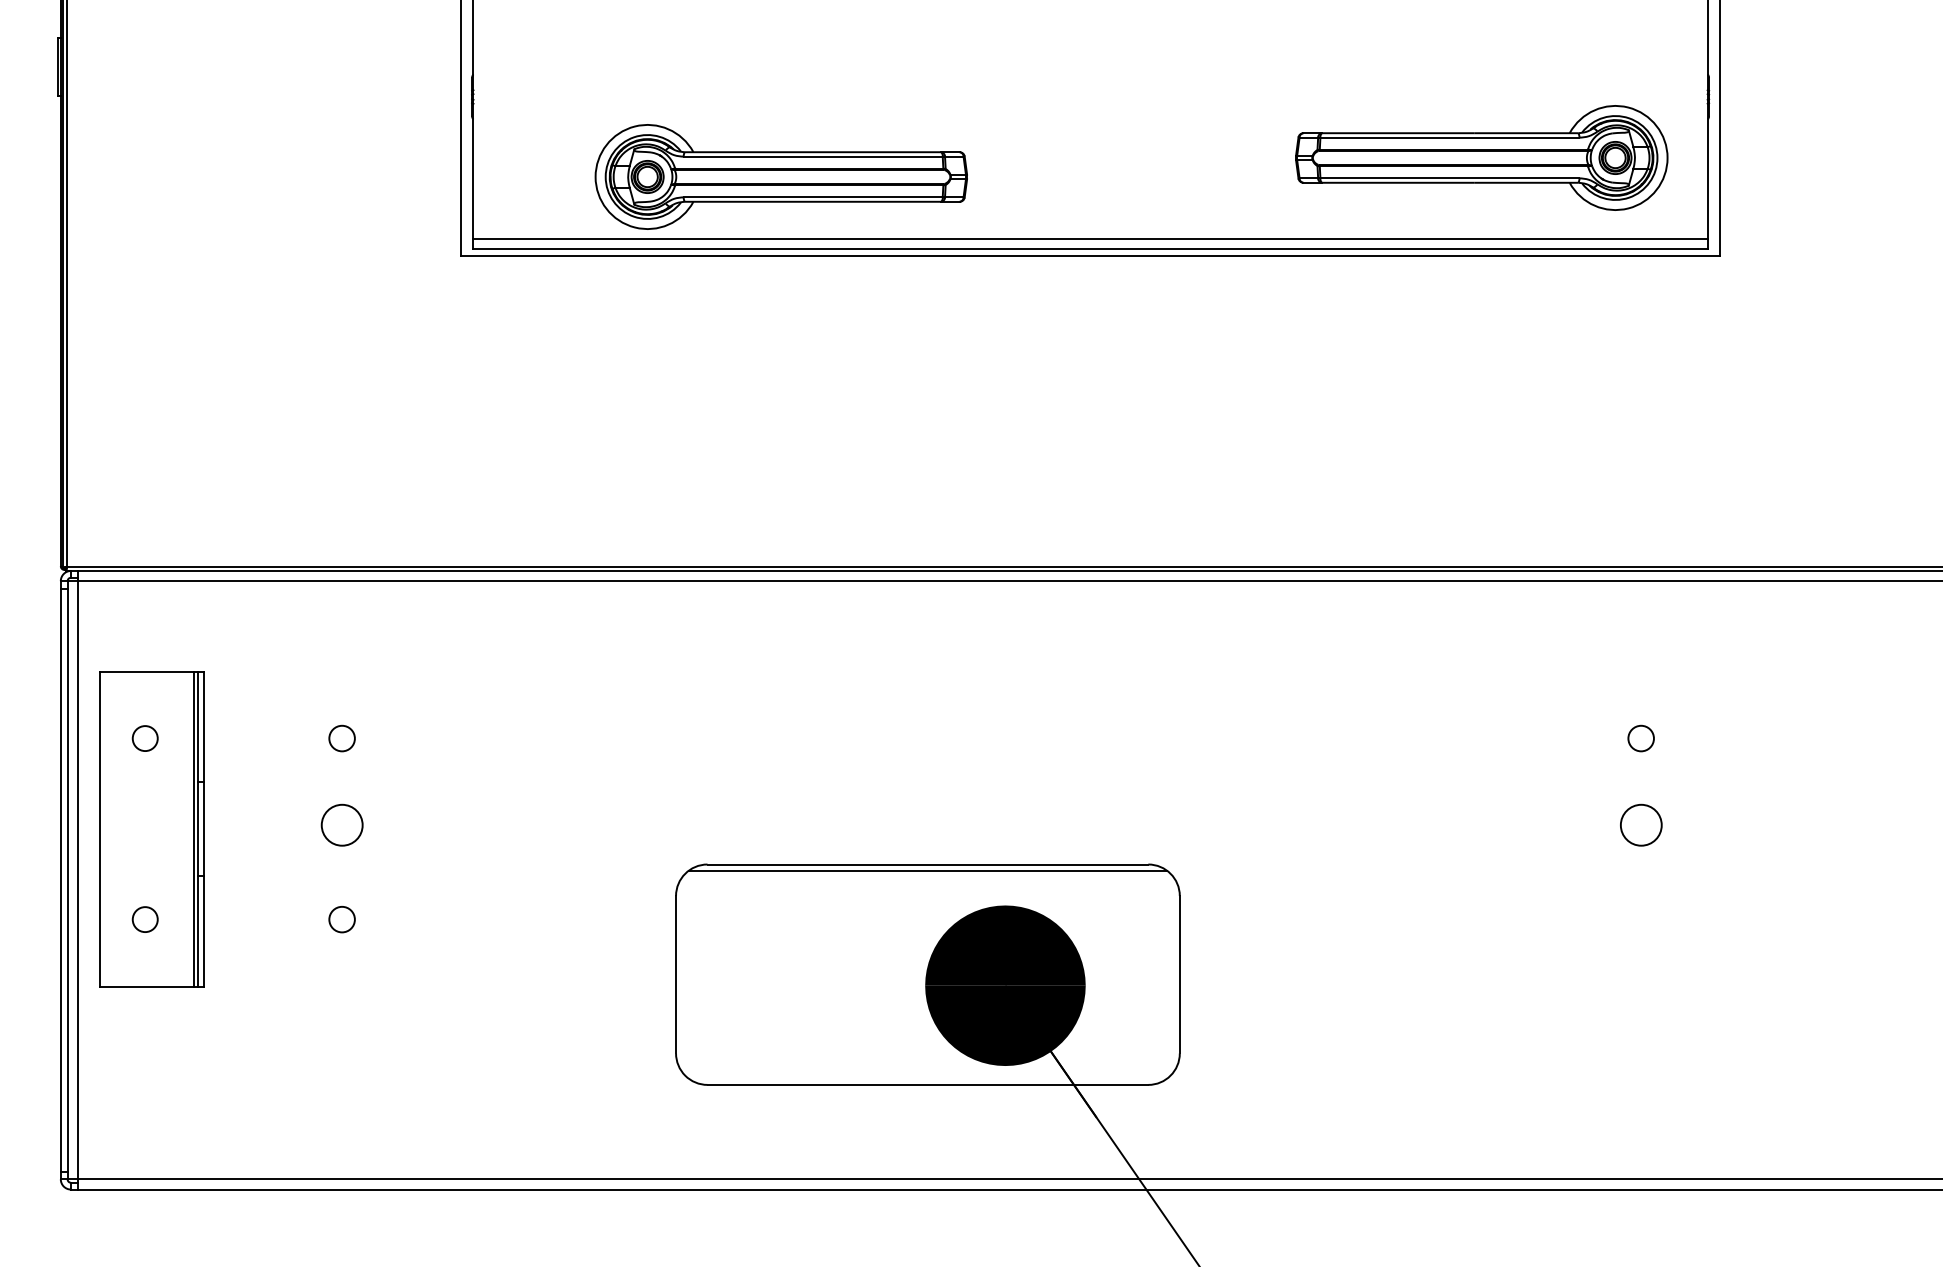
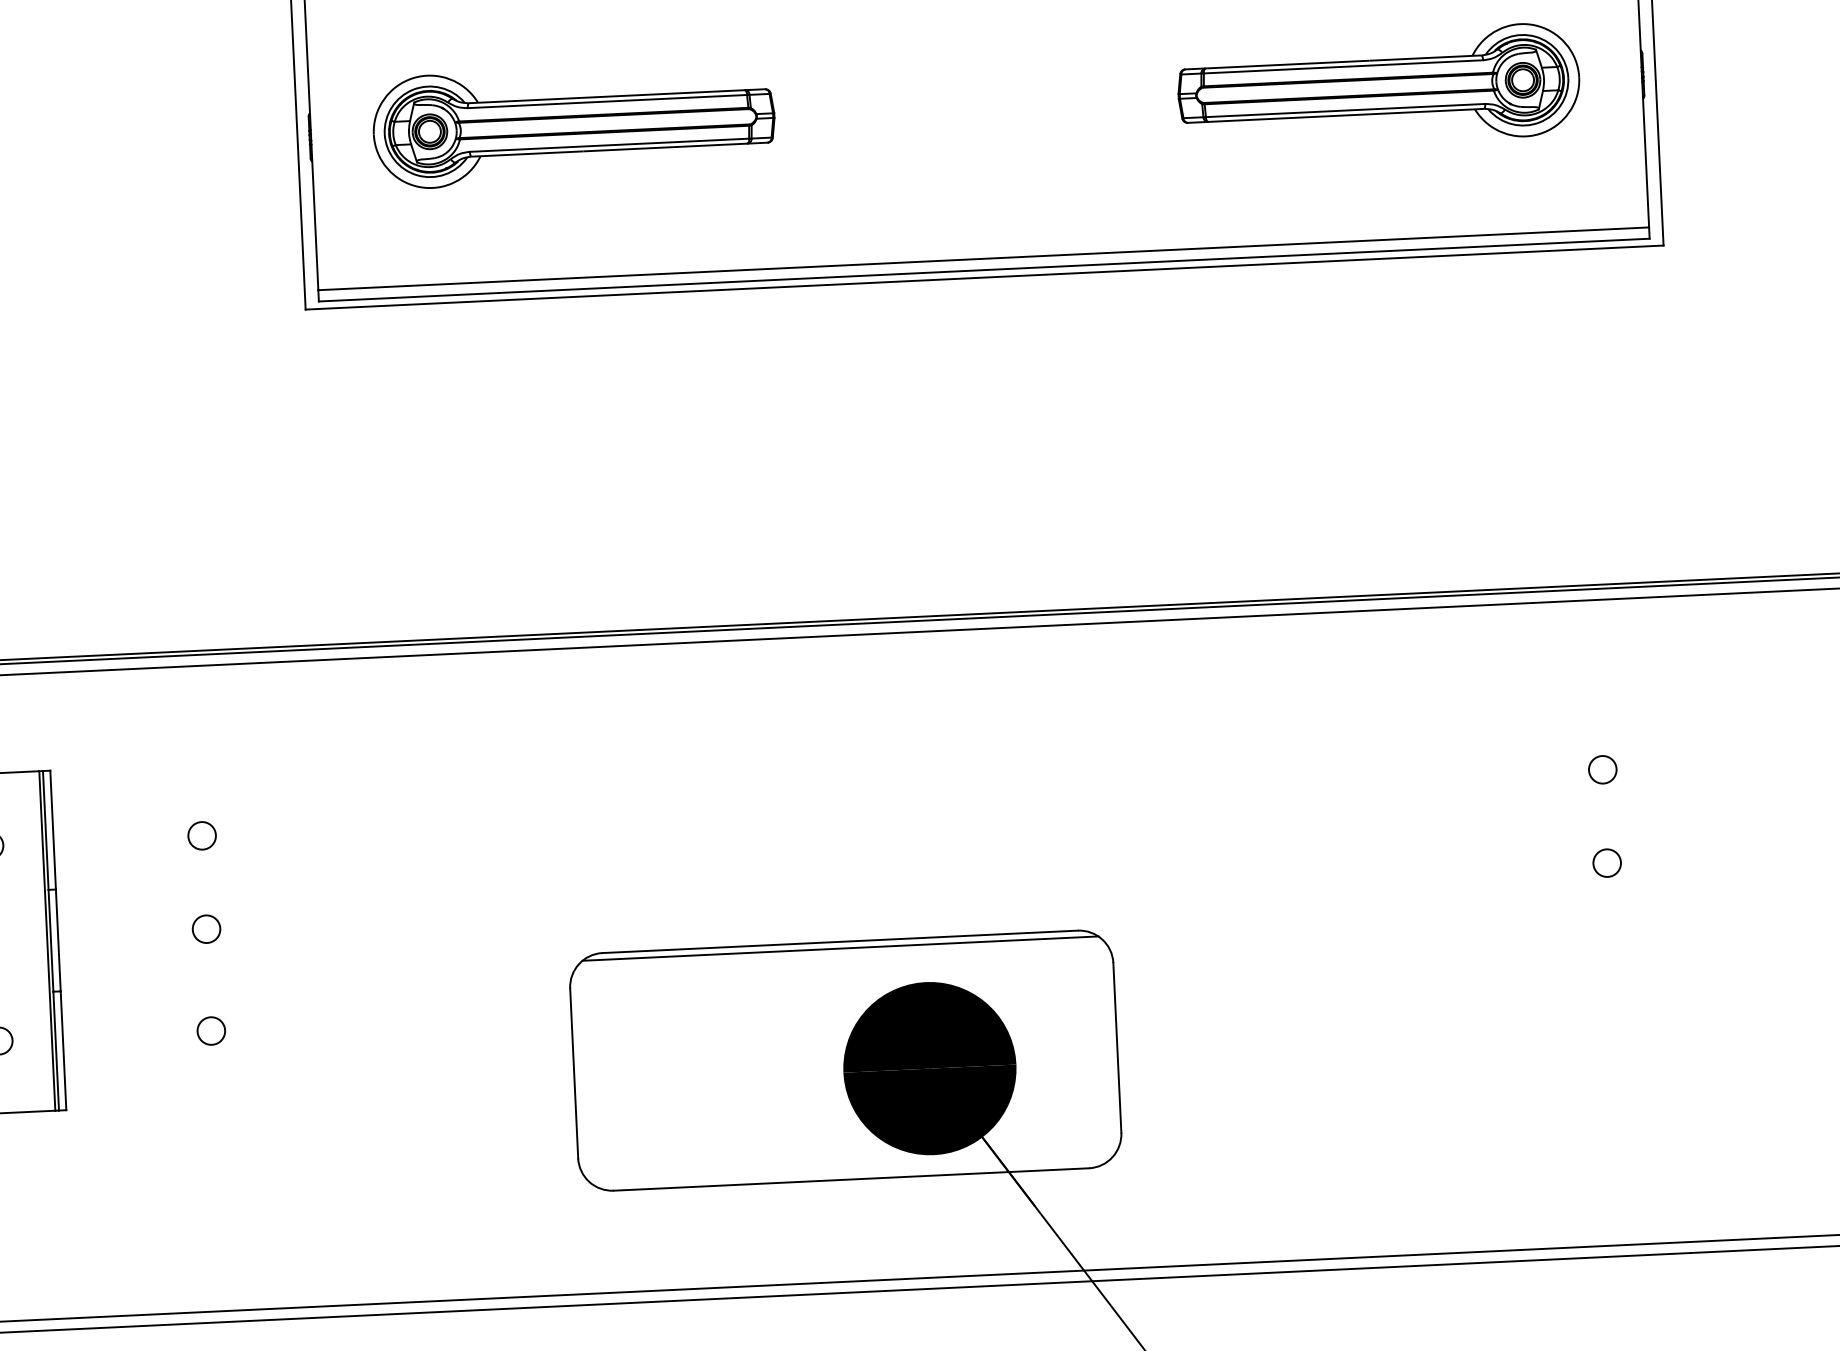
part: (1481, 157) -> (1378, 86), moved
part: (780, 176) -> (573, 124), moved
circle: (341, 824) -> (205, 928), size x0.62
circle: (1640, 824) -> (1606, 862), size x0.62

